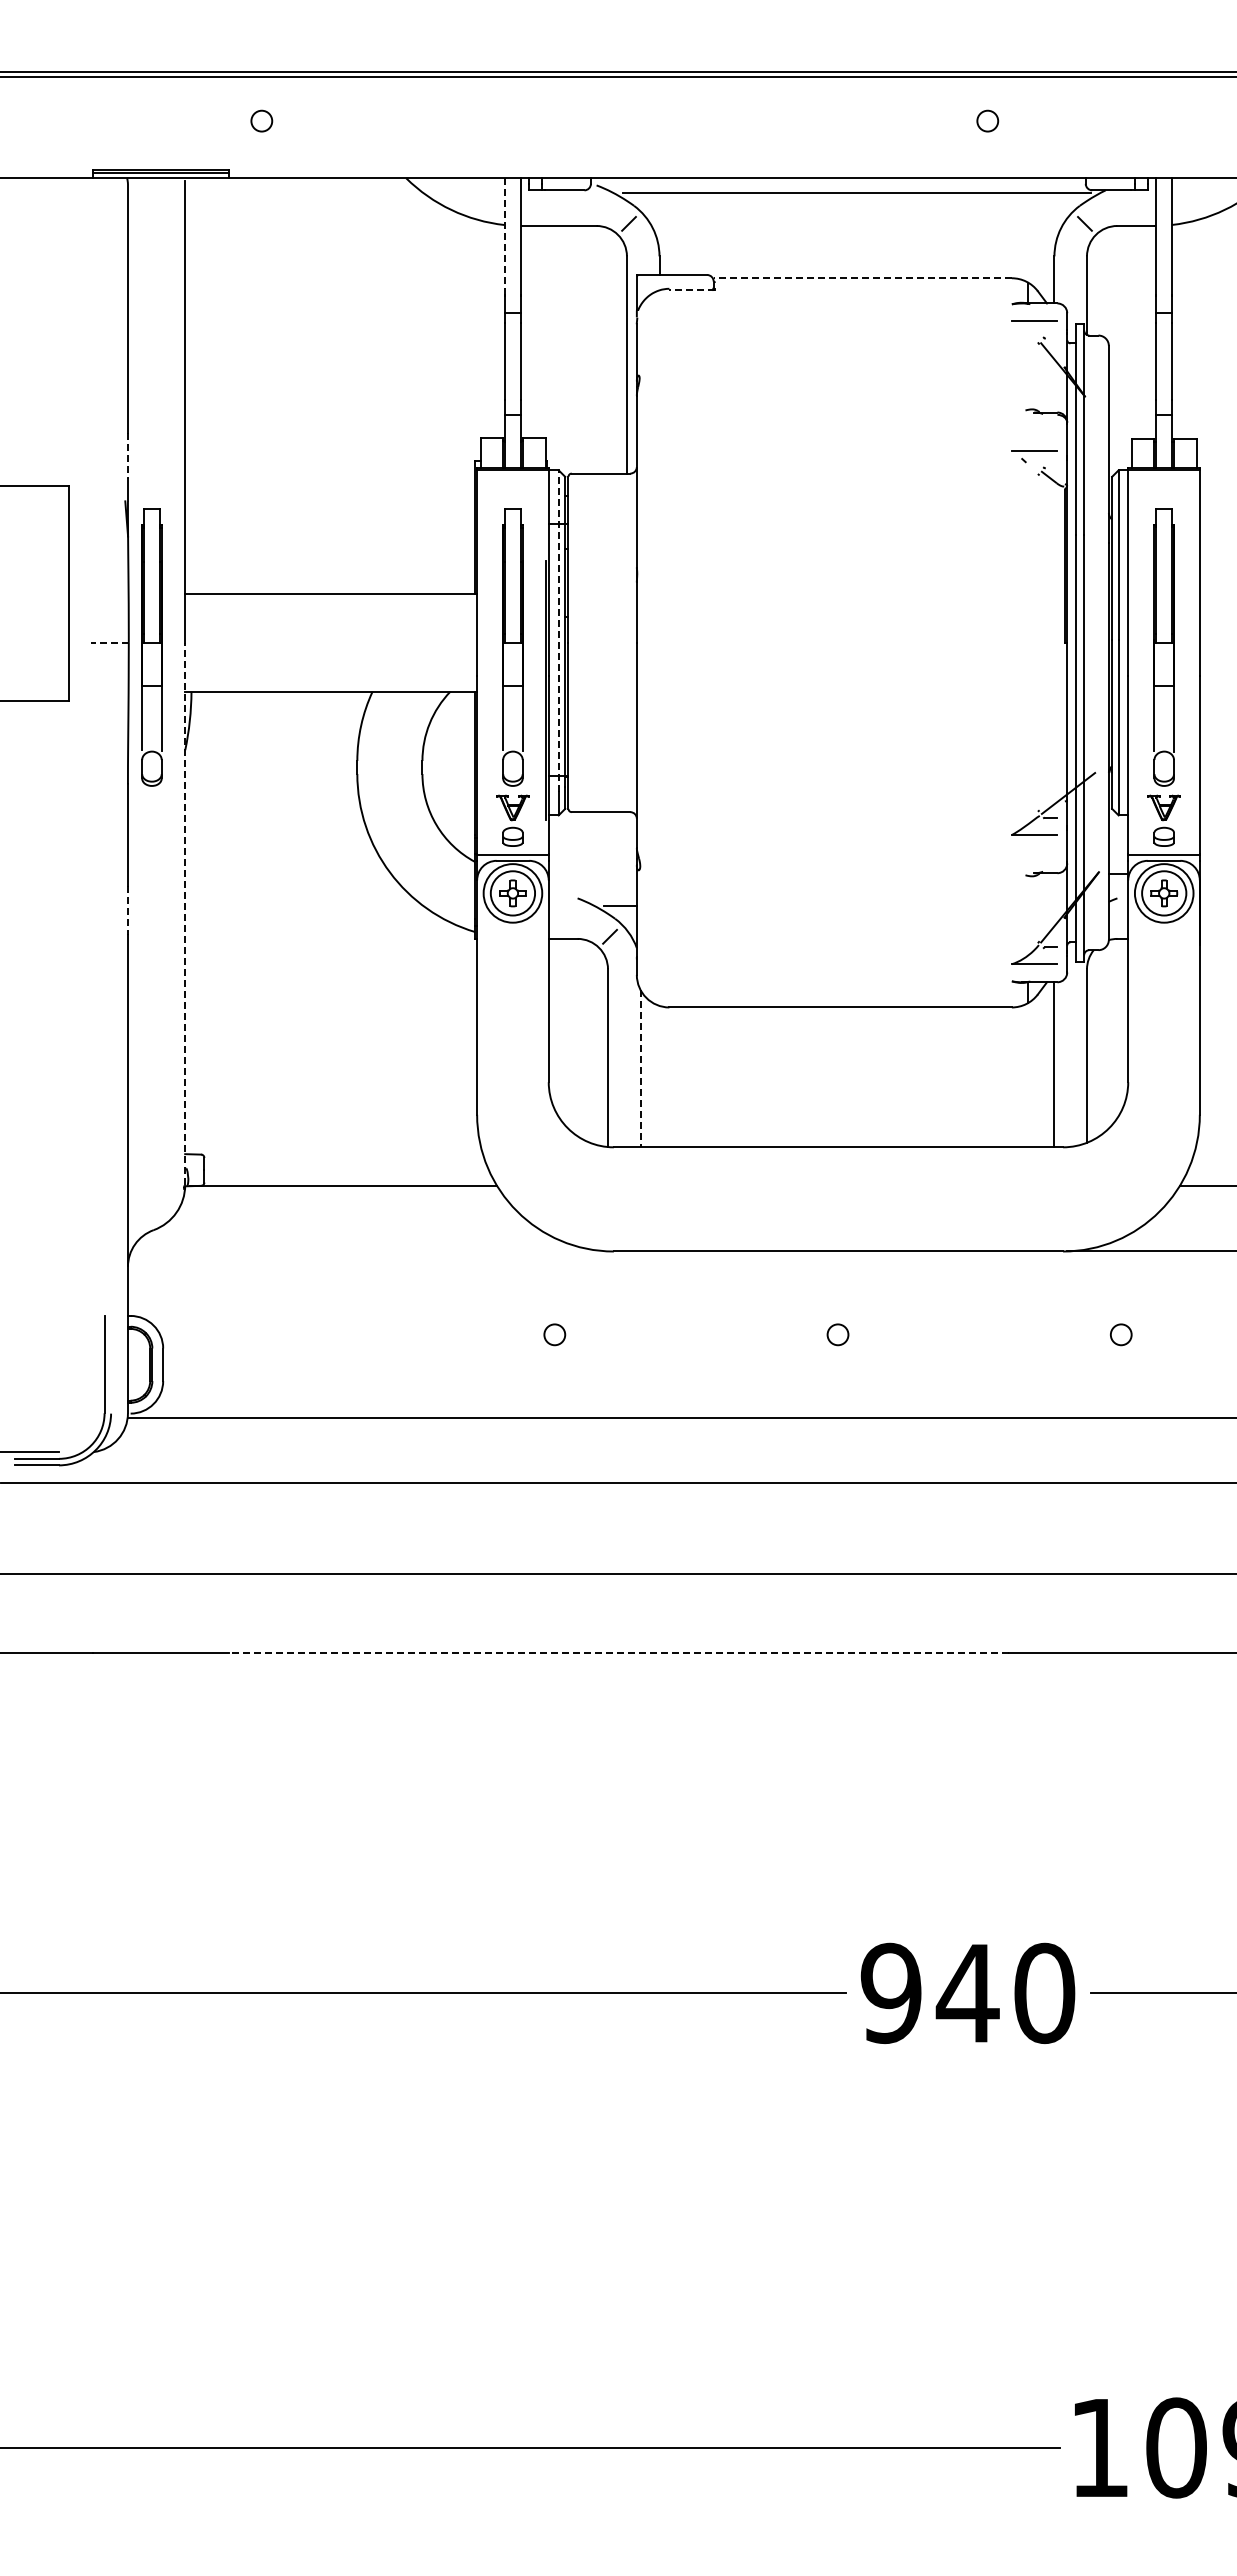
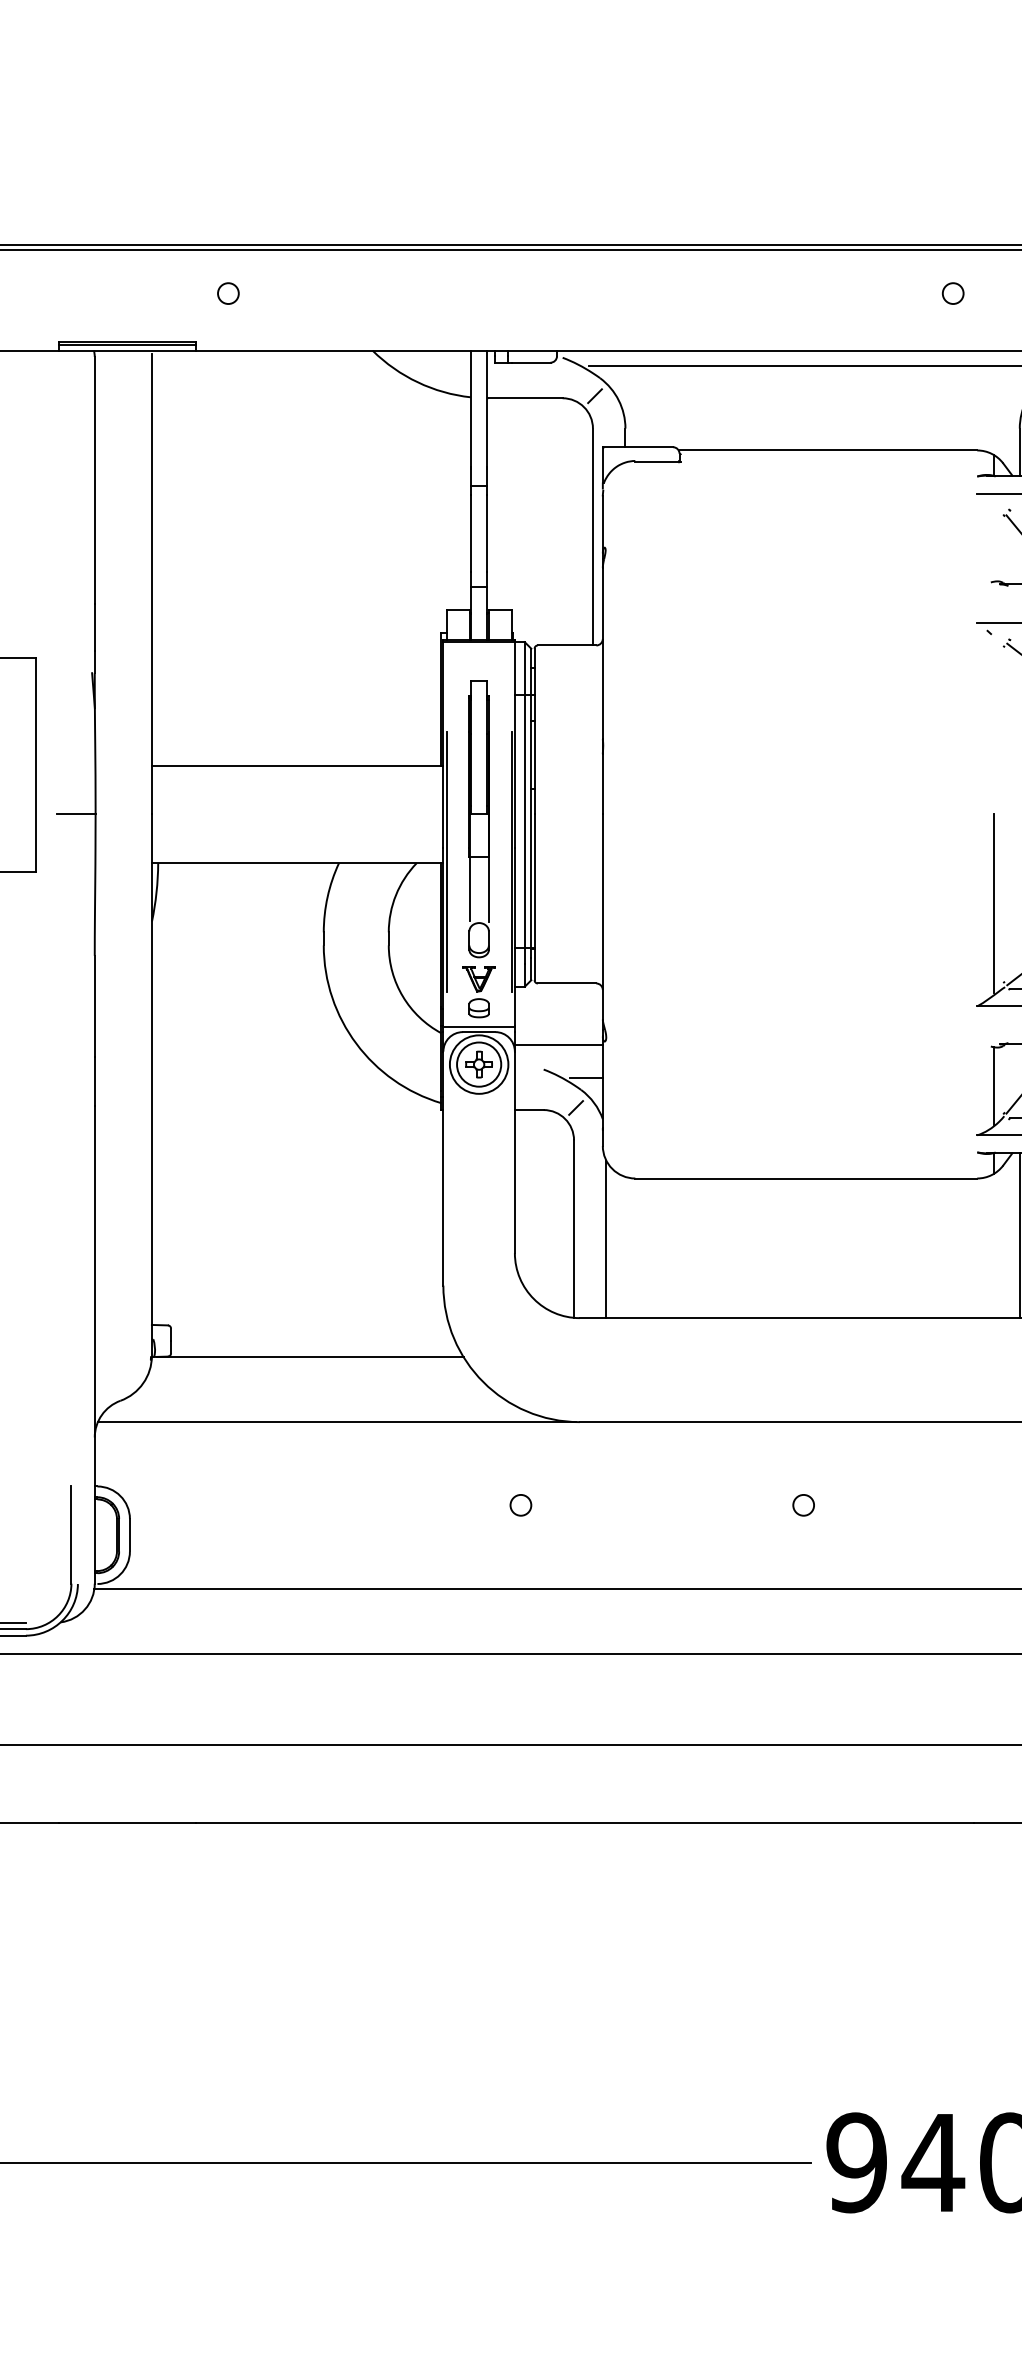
line: (504, 237) -> (470, 409), dashed -> solid
line: (863, 278) -> (829, 450), dashed -> solid
line: (692, 289) -> (658, 461), dashed -> solid
line: (127, 456) -> (94, 628), dashed -> solid
line: (558, 631) -> (524, 803), dashed -> solid
line: (109, 642) -> (76, 814), dashed -> solid
part: (151, 647) -> (118, 819), removed
line: (480, 690) -> (446, 862), added
line: (1028, 731) -> (993, 902), added
line: (592, 873) -> (558, 1044), added
line: (127, 910) -> (94, 1081), dashed -> solid
line: (185, 913) -> (152, 1084), dashed -> solid
line: (1028, 914) -> (993, 1085), added
line: (640, 1068) -> (606, 1239), dashed -> solid
line: (370, 1251) -> (336, 1422), added
line: (618, 1652) -> (584, 1822), dashed -> solid

